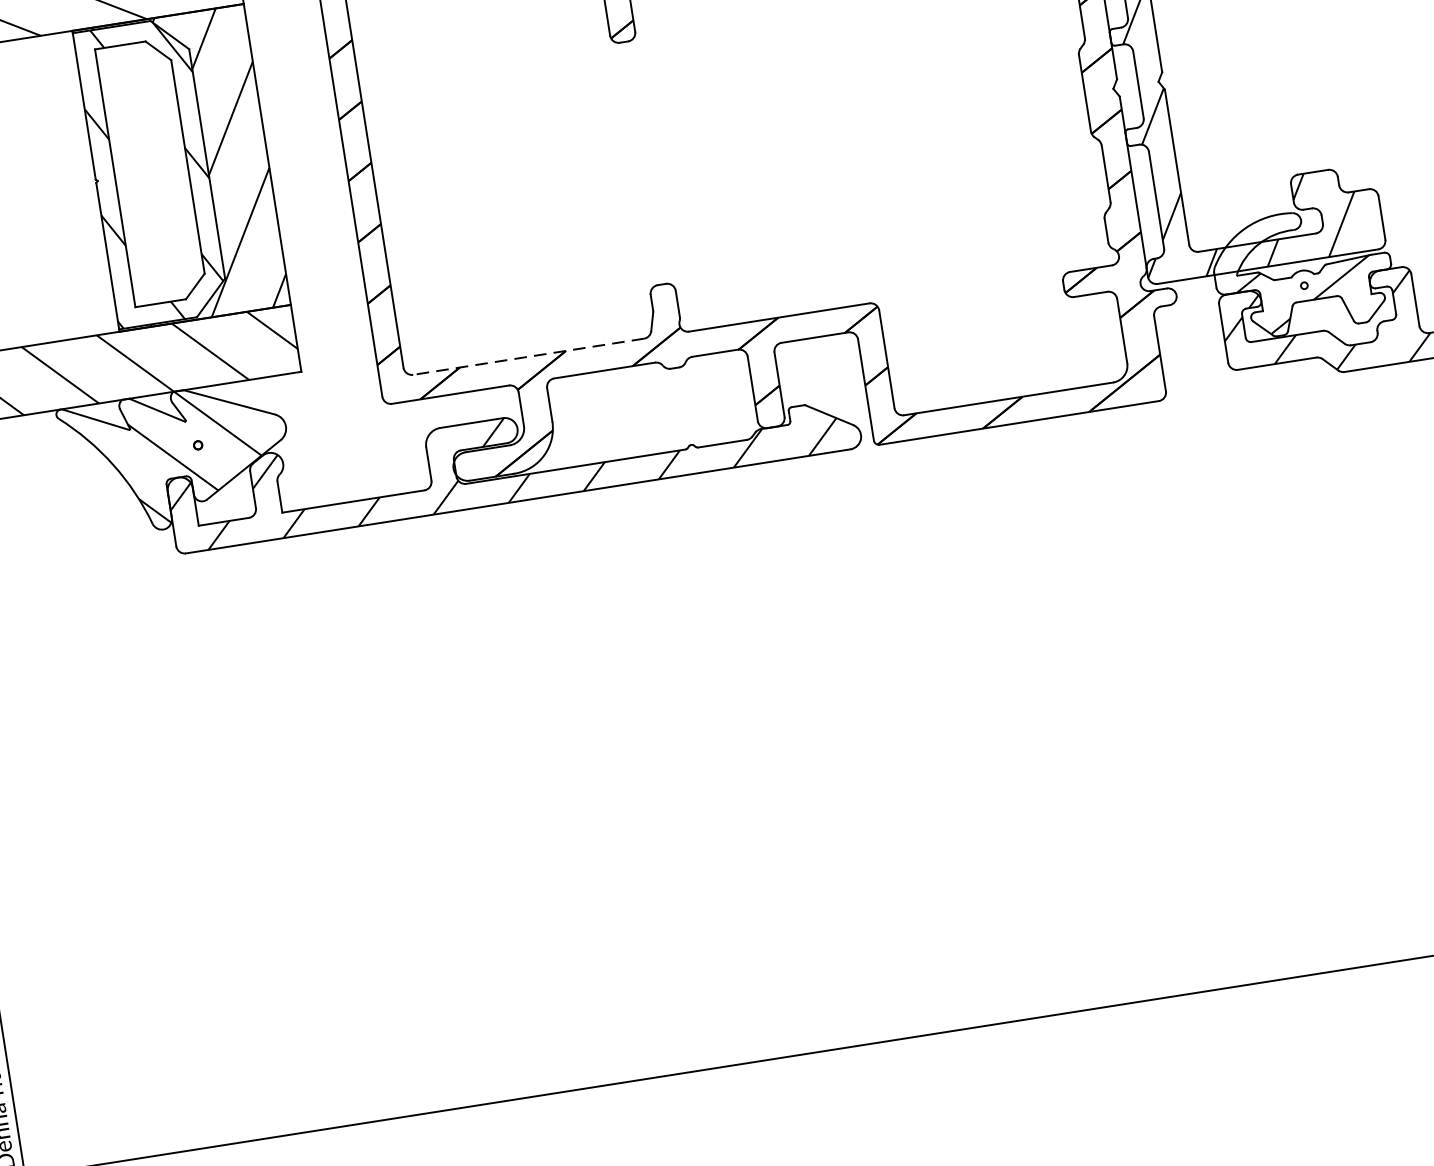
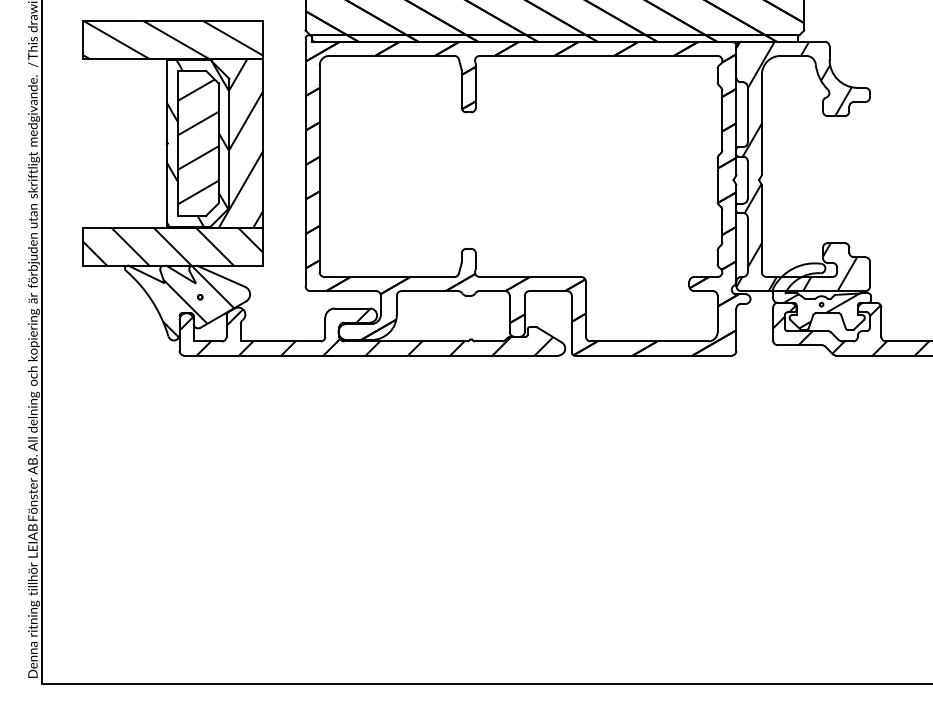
hatch: (149, 169) -> (197, 141), added
line: (528, 357) -> (389, 277), dashed -> solid

